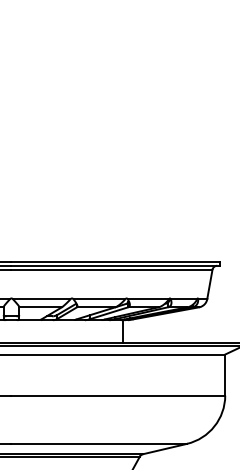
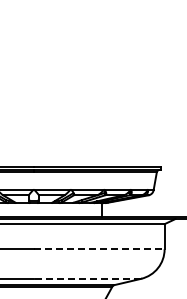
line: (118, 395) -> (99, 249), solid -> dashed
line: (99, 443) -> (87, 278), solid -> dashed

